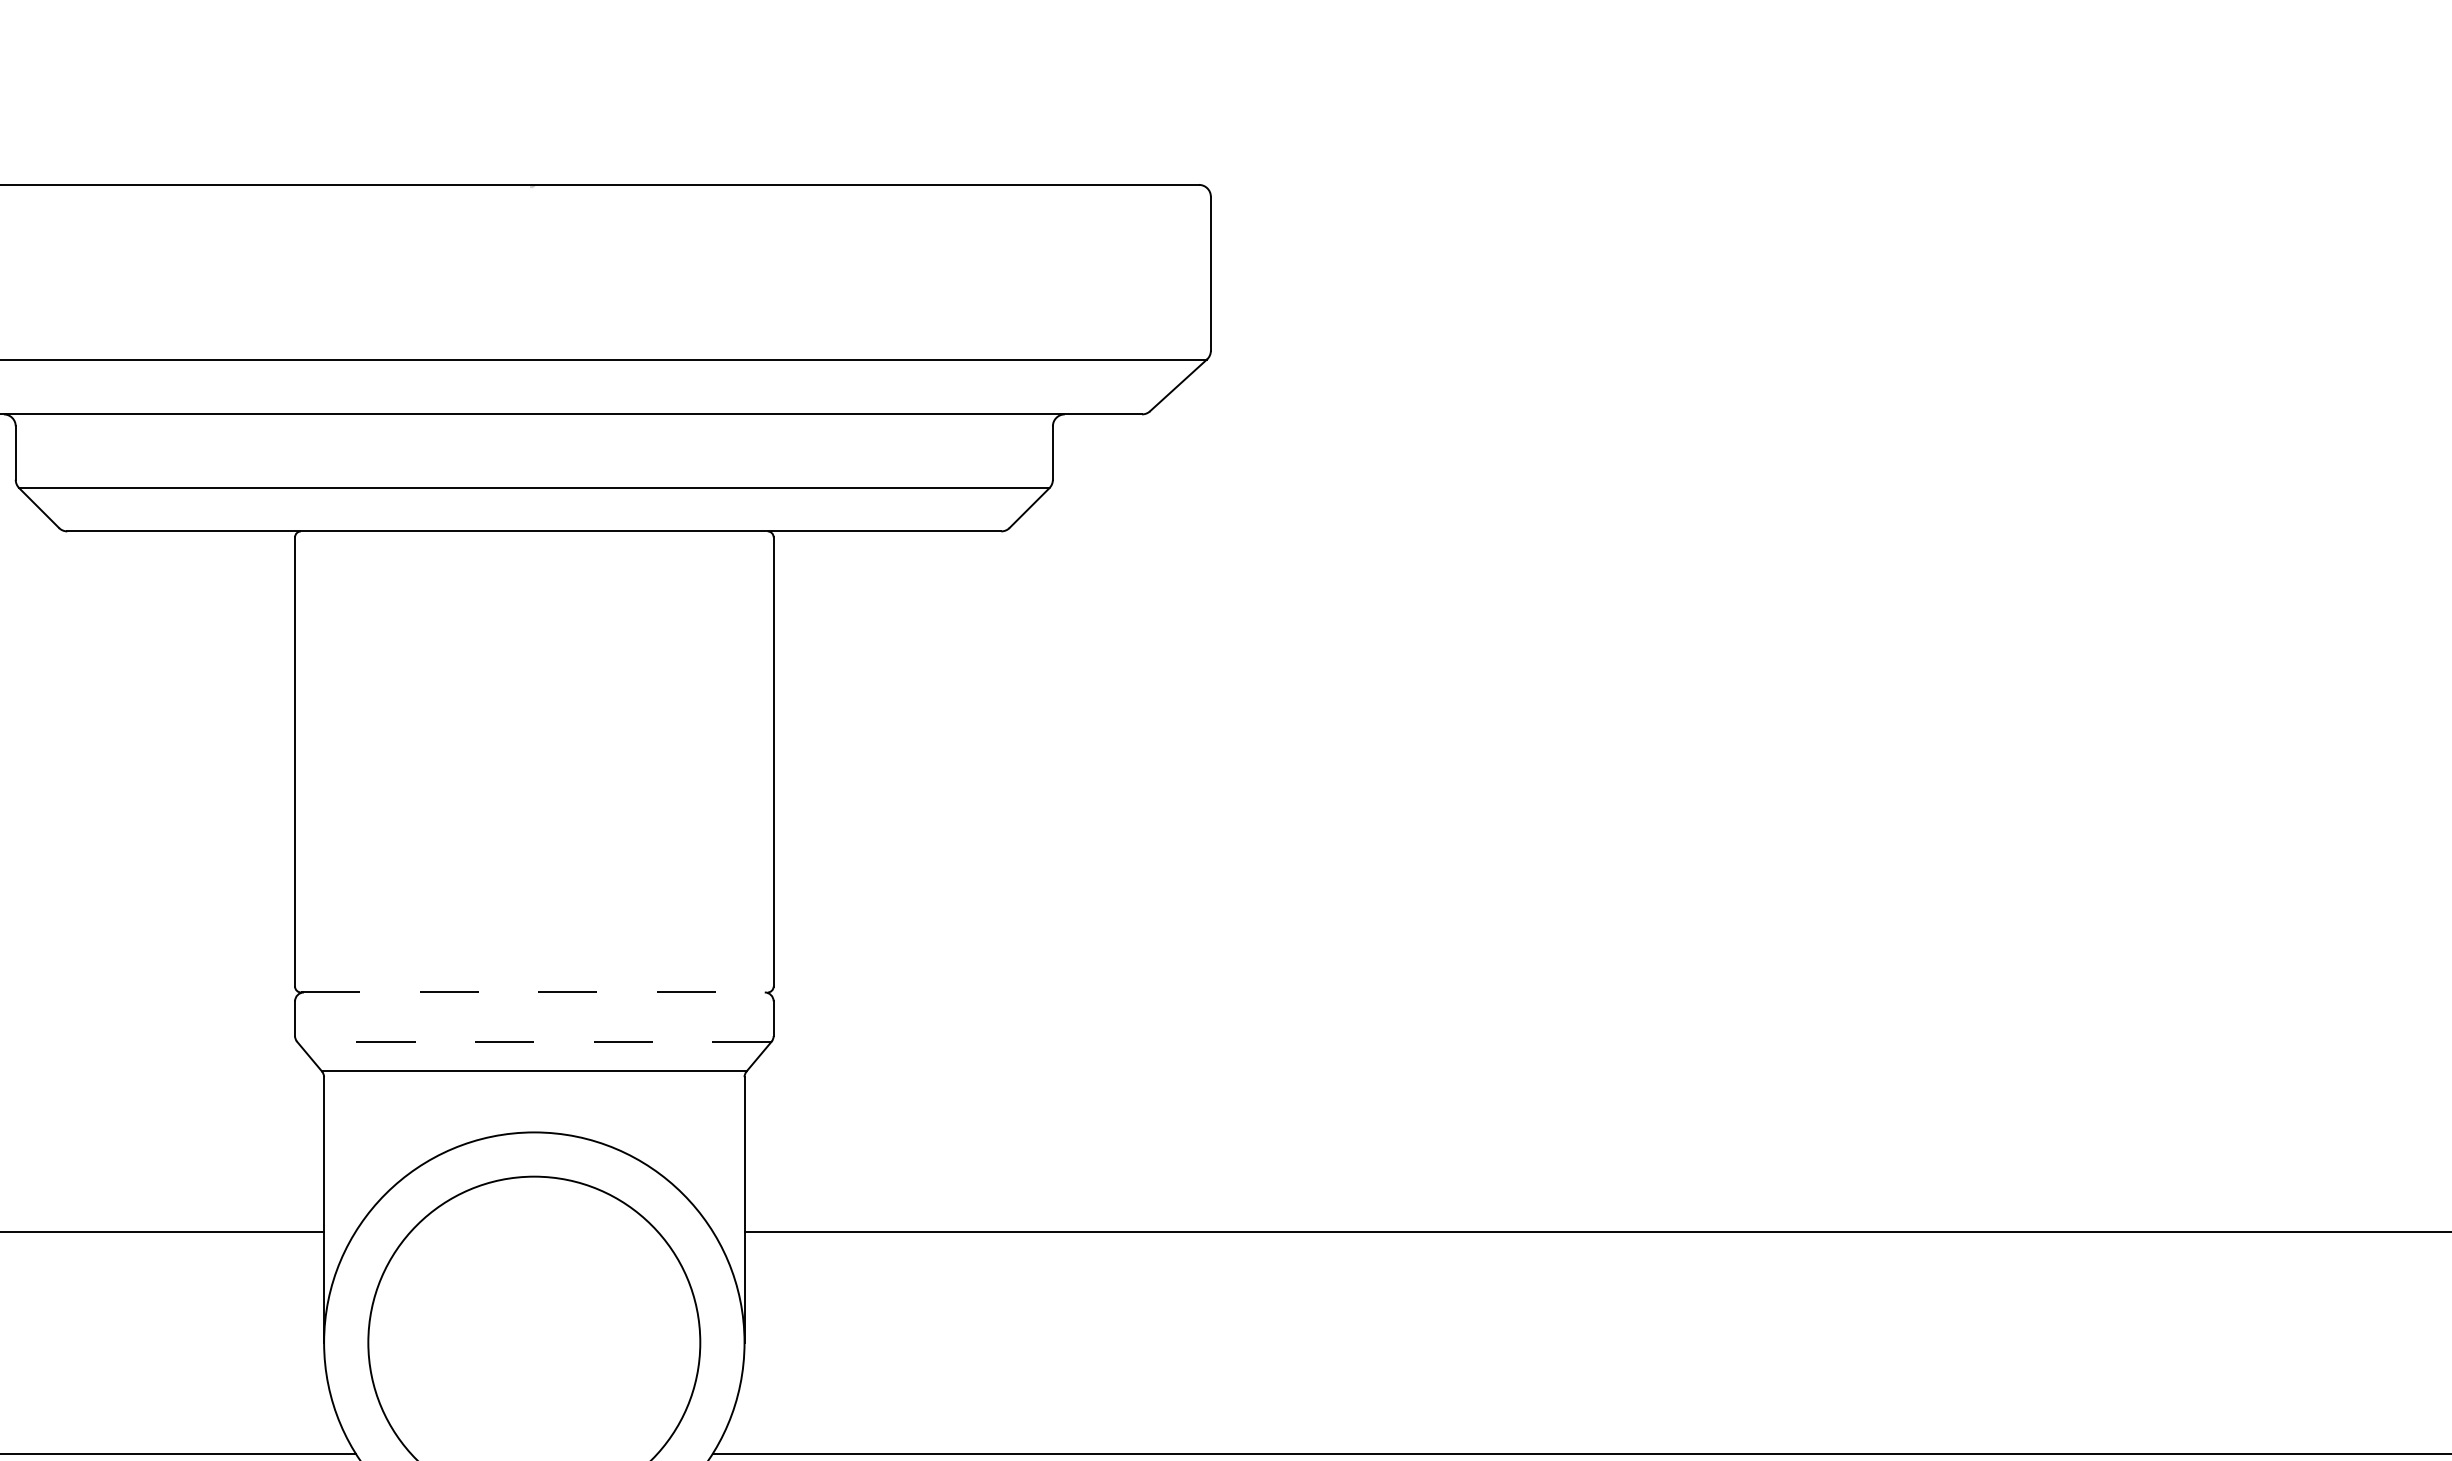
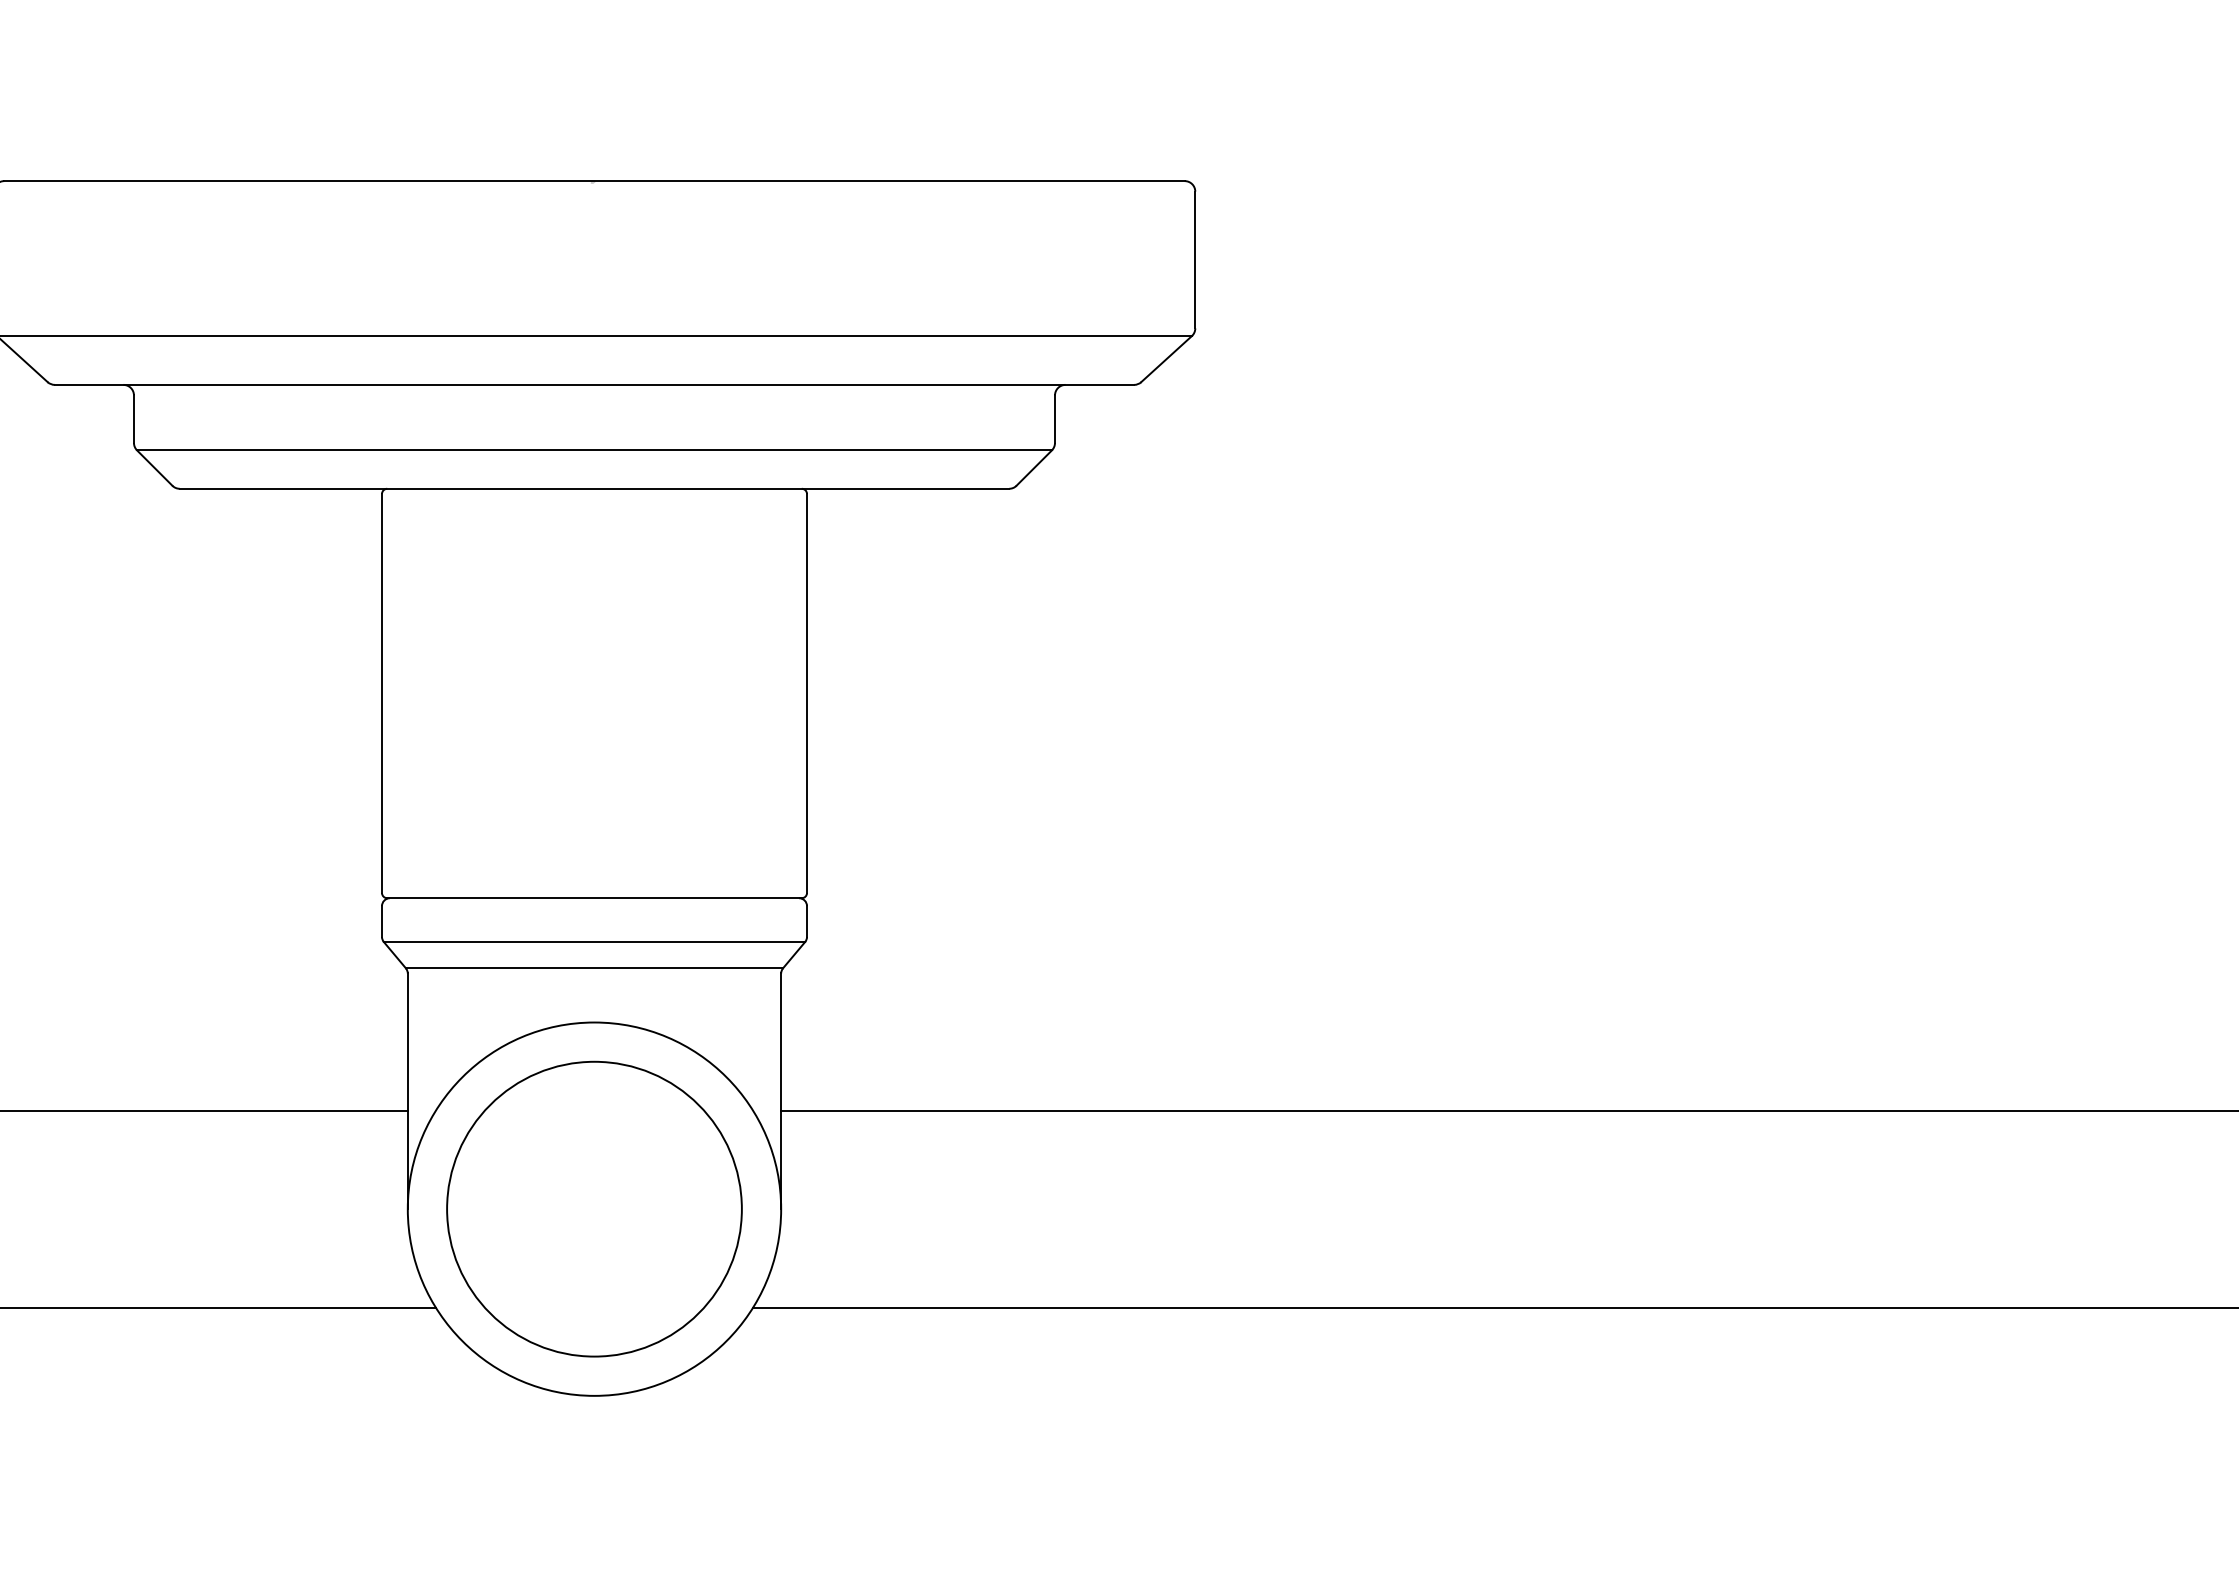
line: (535, 992) -> (595, 898), dashed -> solid
line: (534, 1042) -> (594, 942), dashed -> solid

